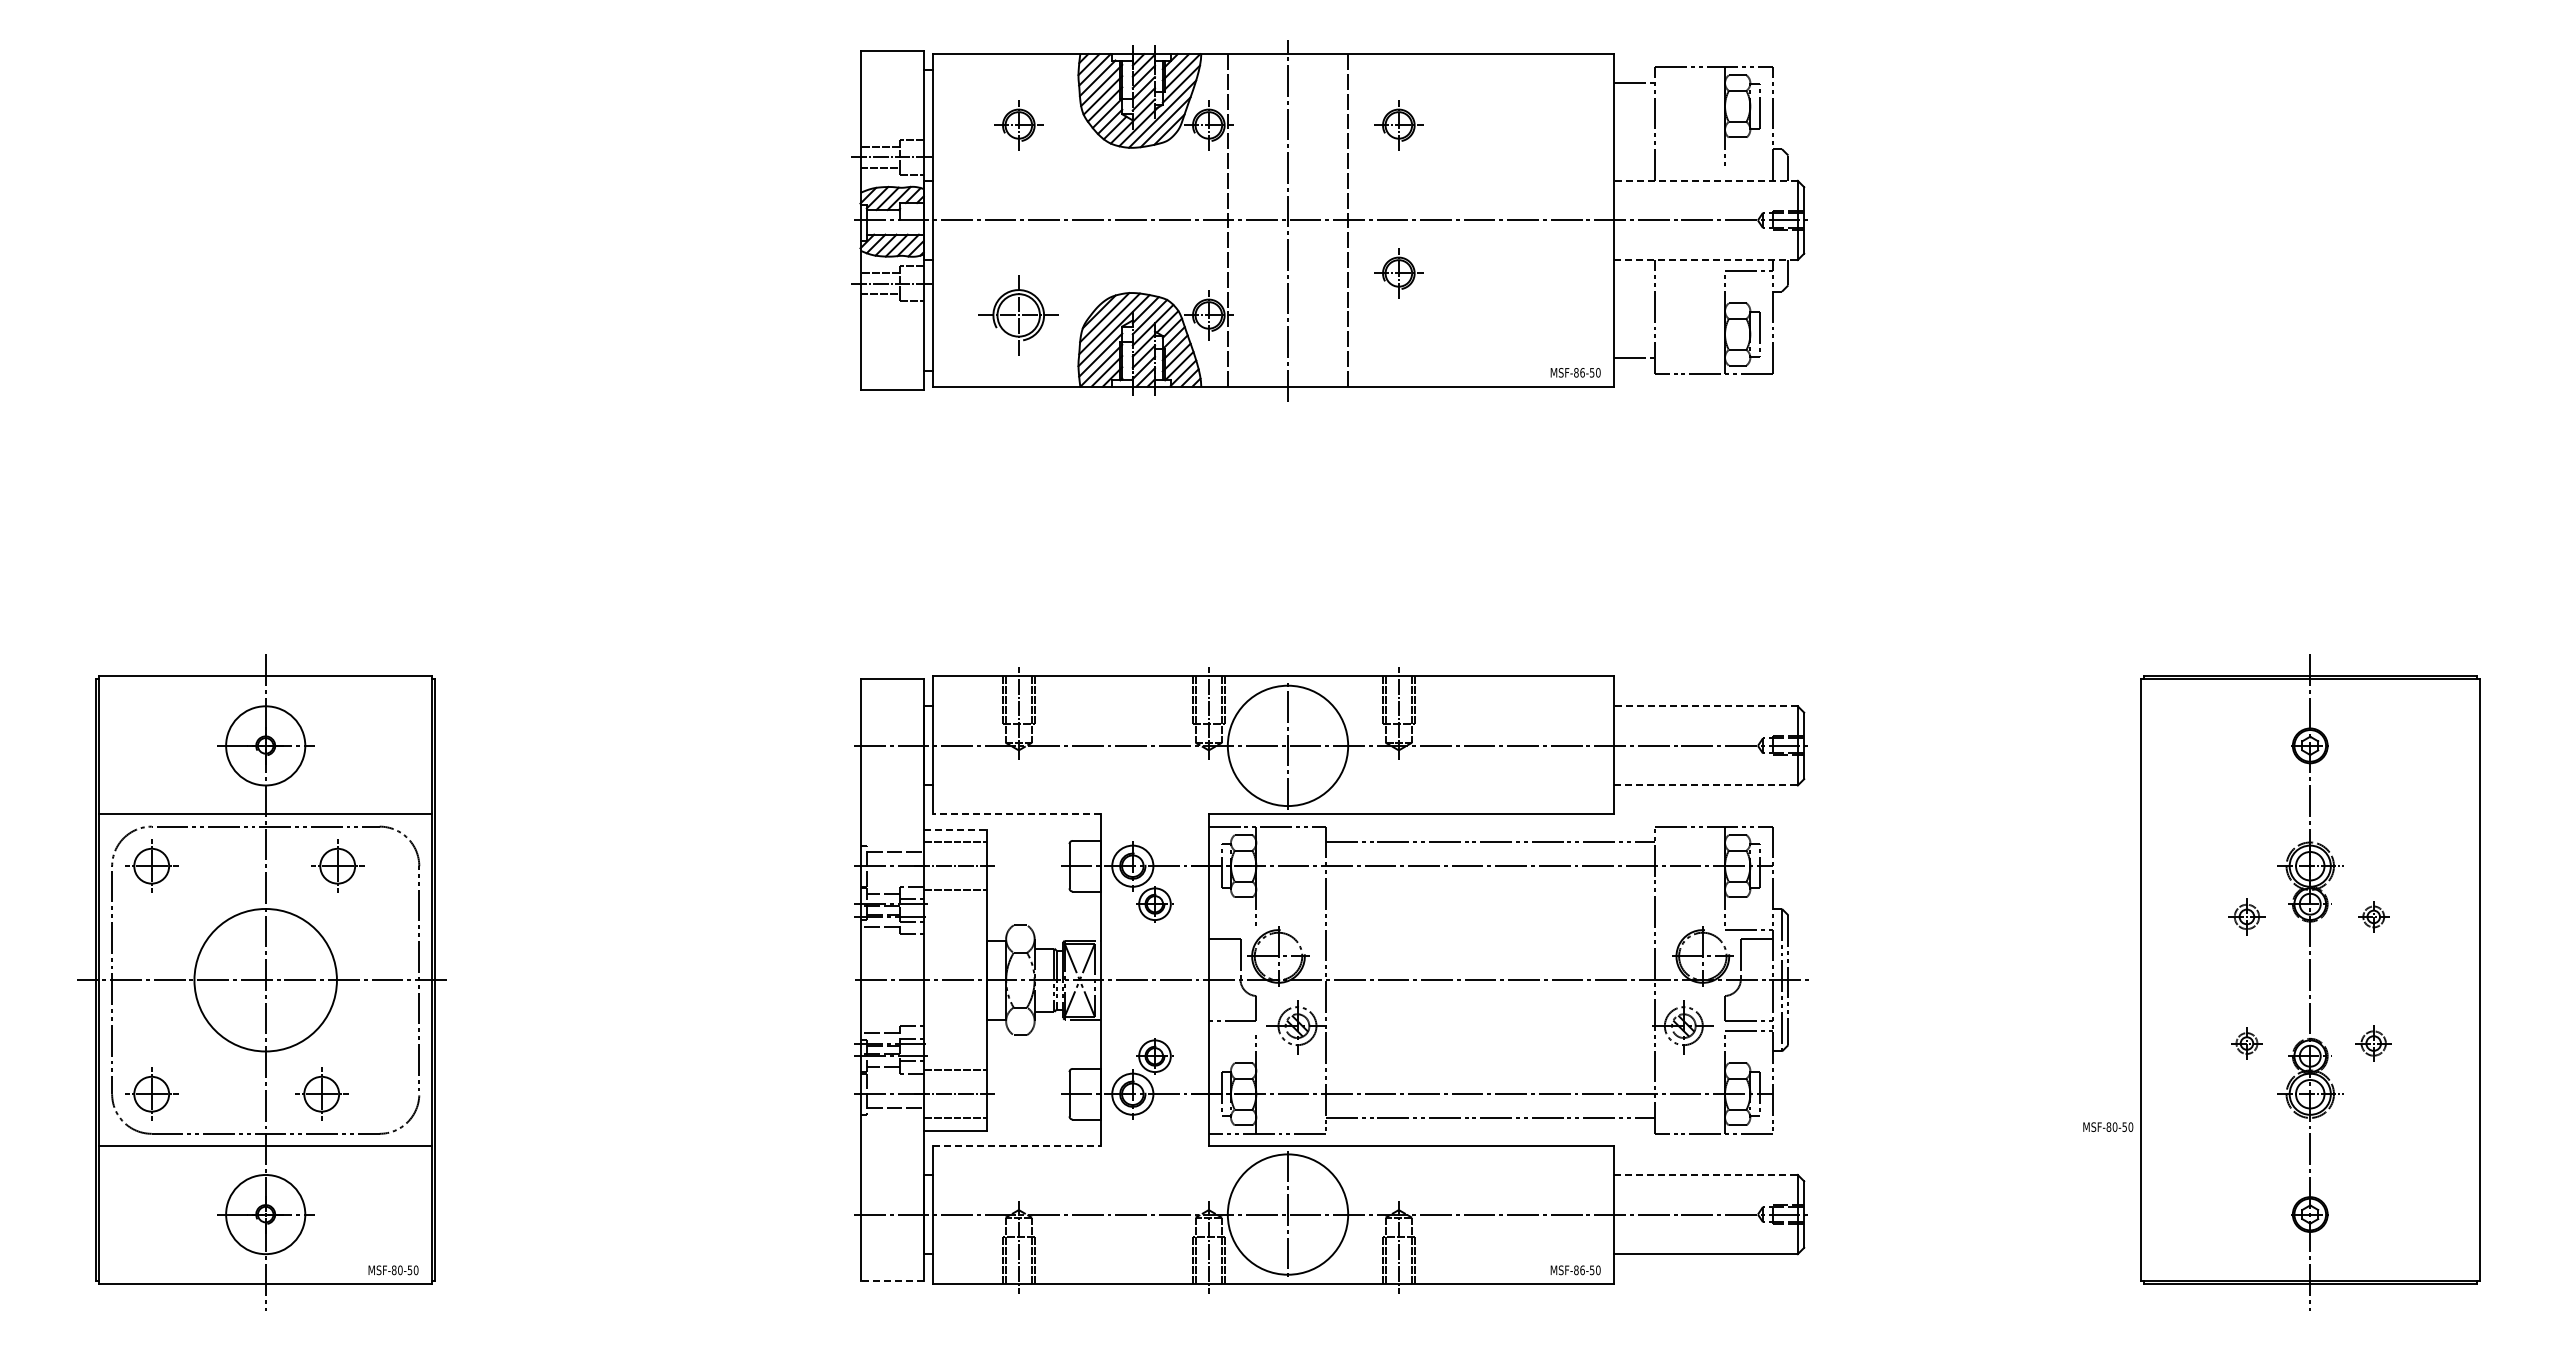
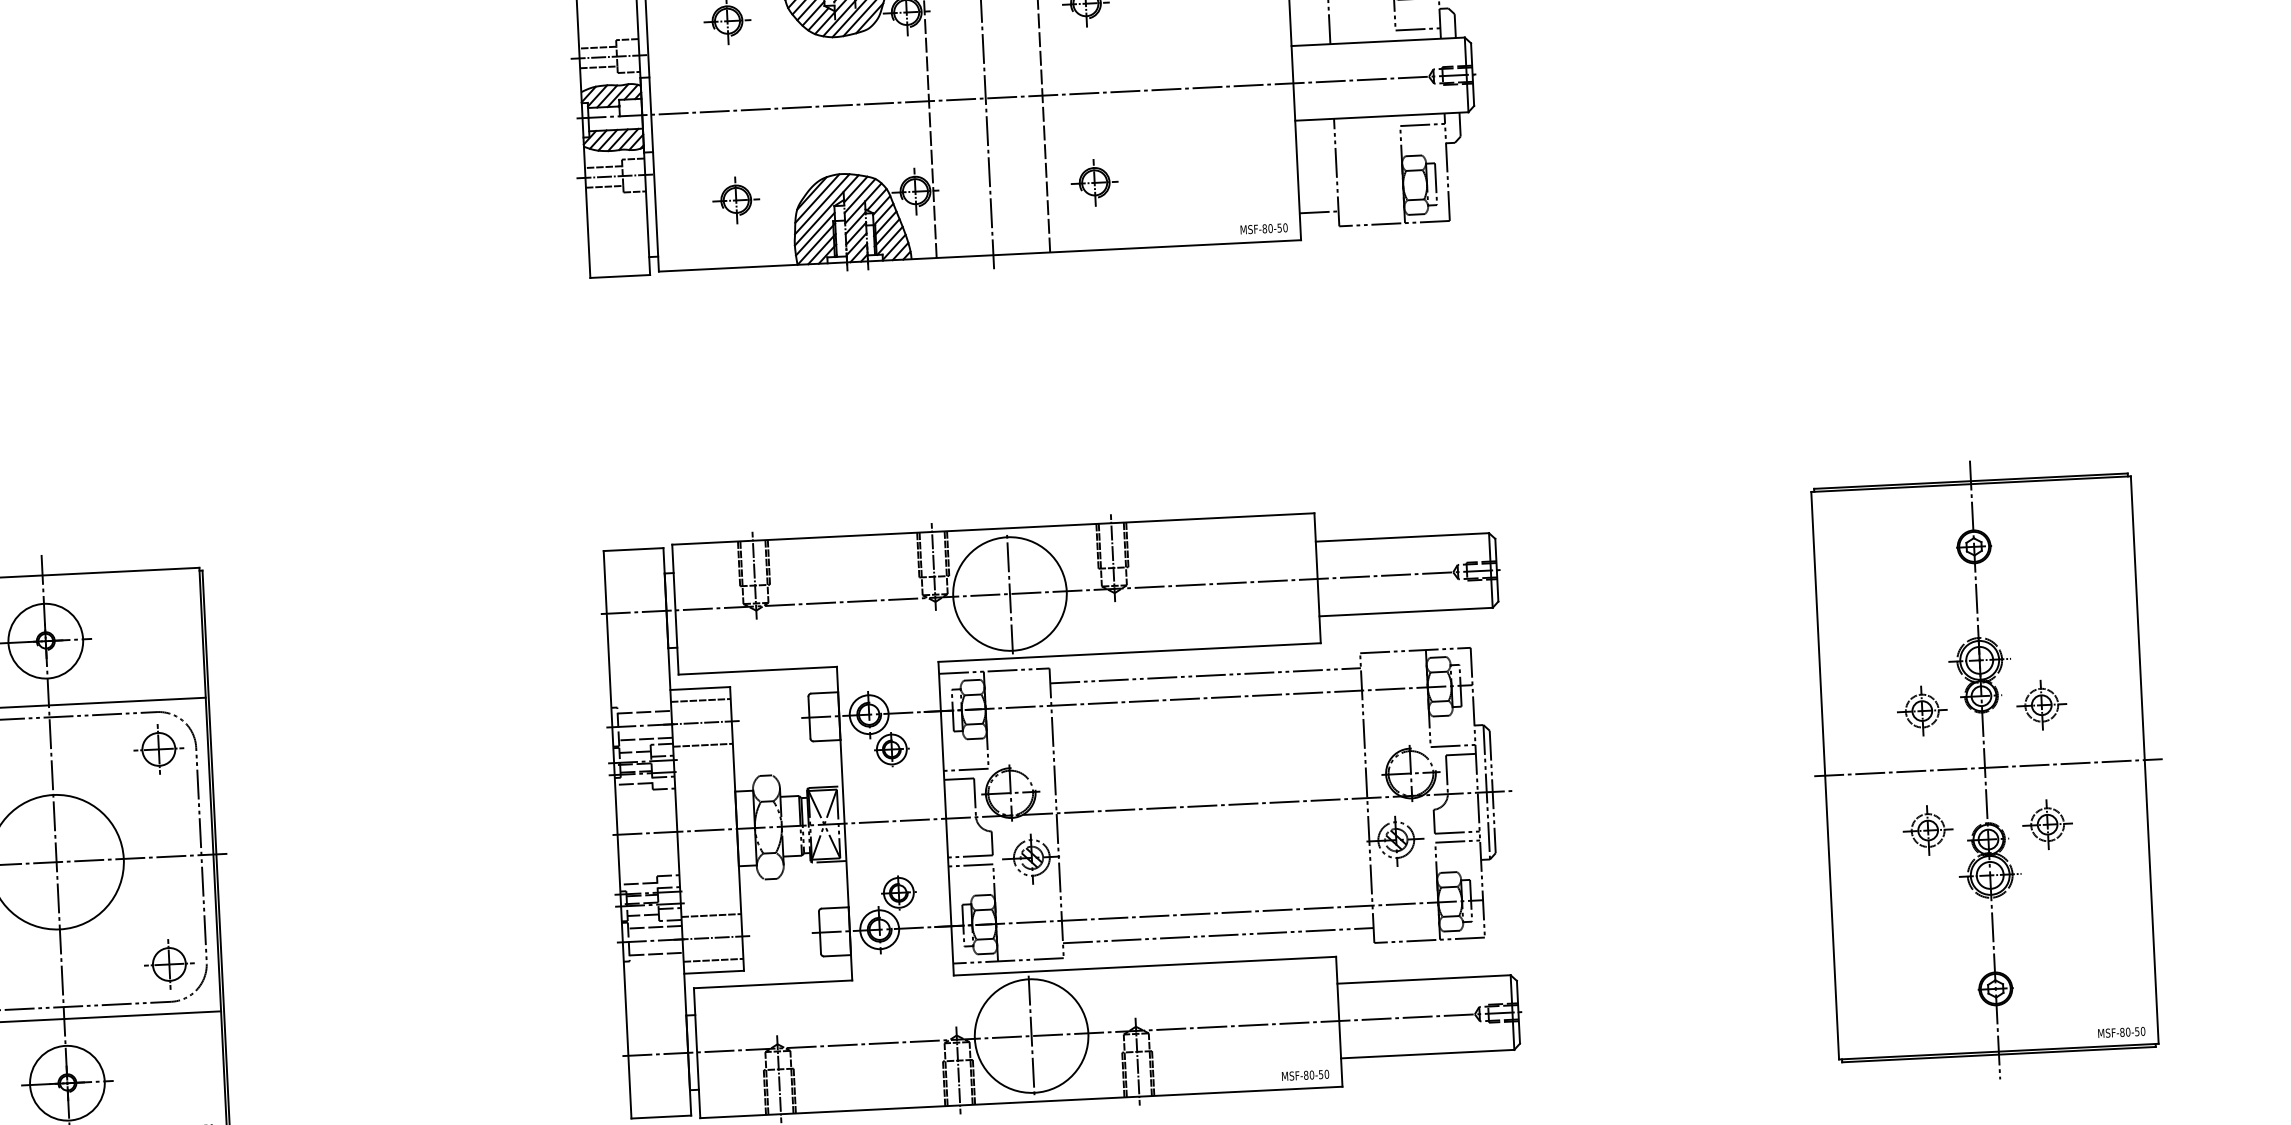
line: (1748, 169) -> (1417, 29), added
line: (1706, 180) -> (1378, 41), dashed -> solid
line: (1706, 260) -> (1382, 116), dashed -> solid
part: (1398, 273) -> (1094, 183), moved
part: (1018, 315) -> (735, 200), size x0.62
text: (1582, 372) -> (1270, 228), MSF-86-50 -> MSF-80-50
line: (1706, 706) -> (1402, 537), dashed -> solid
line: (1706, 785) -> (1406, 612), dashed -> solid
line: (1017, 813) -> (757, 670), dashed -> solid
line: (955, 829) -> (700, 688), dashed -> solid
part: (337, 865) -> (158, 748), moved
line: (894, 880) -> (645, 739), added
part: (2246, 916) -> (1921, 710), size x1.43
part: (2373, 916) -> (2041, 704), size x1.67
line: (1232, 929) -> (966, 769), added
line: (2313, 980) -> (1988, 768), added
line: (1232, 1030) -> (970, 865), added
part: (2246, 1043) -> (1927, 830), size x1.67
part: (2373, 1043) -> (2047, 824), size x1.43
line: (894, 1079) -> (654, 926), added
part: (321, 1093) -> (169, 963), moved
text: (2108, 1126) -> (2121, 1031), moved
line: (1017, 1146) -> (773, 984), dashed -> solid
line: (1706, 1174) -> (1424, 978), dashed -> solid
text: (1582, 1269) -> (1311, 1074), MSF-86-50 -> MSF-80-50
line: (892, 1281) -> (661, 1117), dashed -> solid

